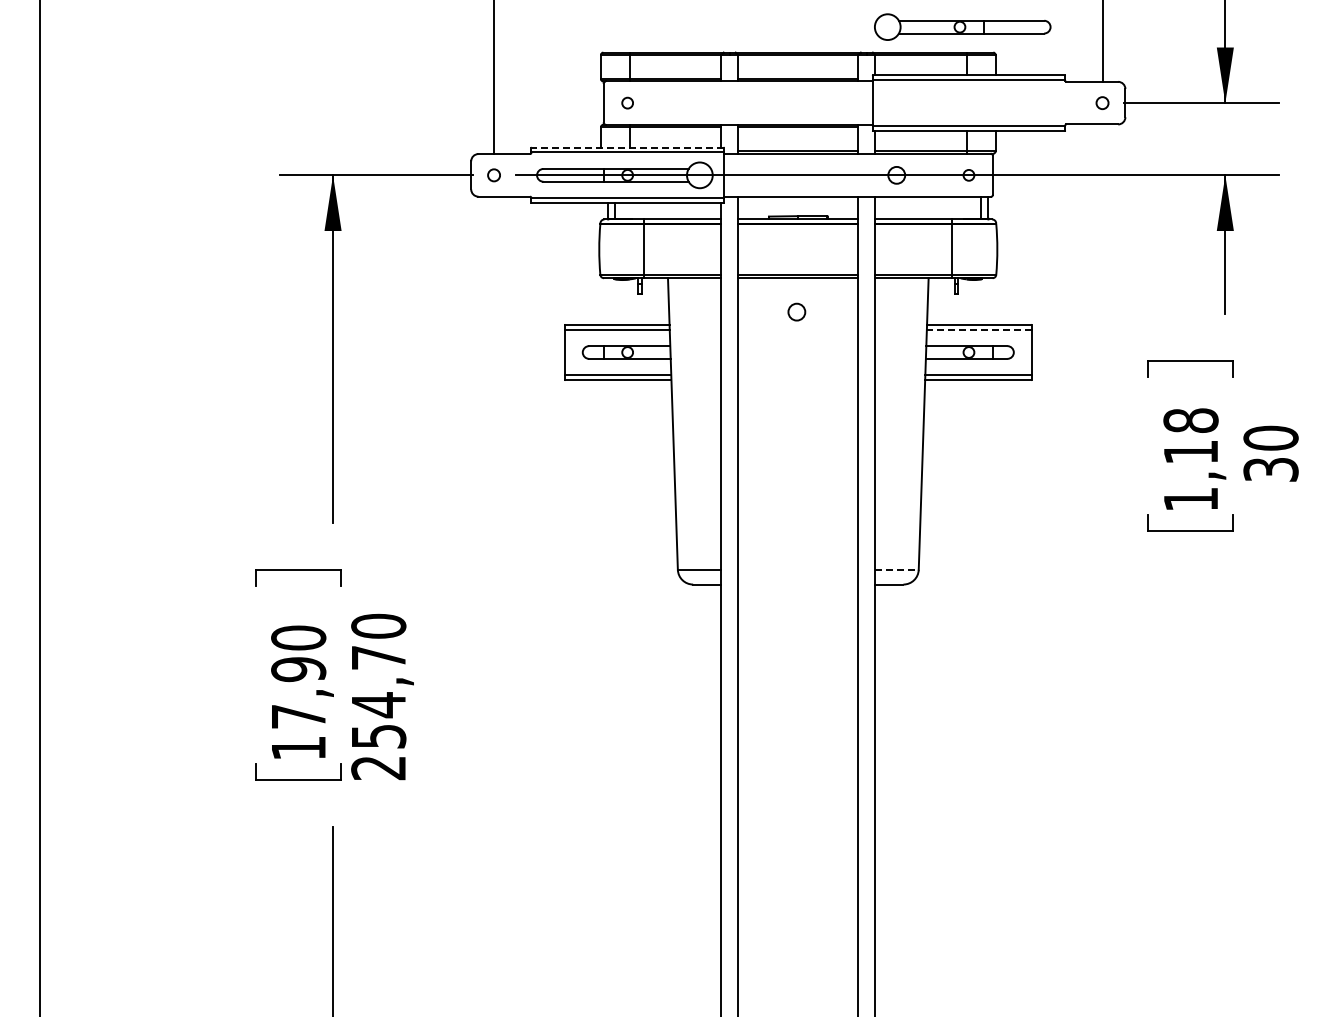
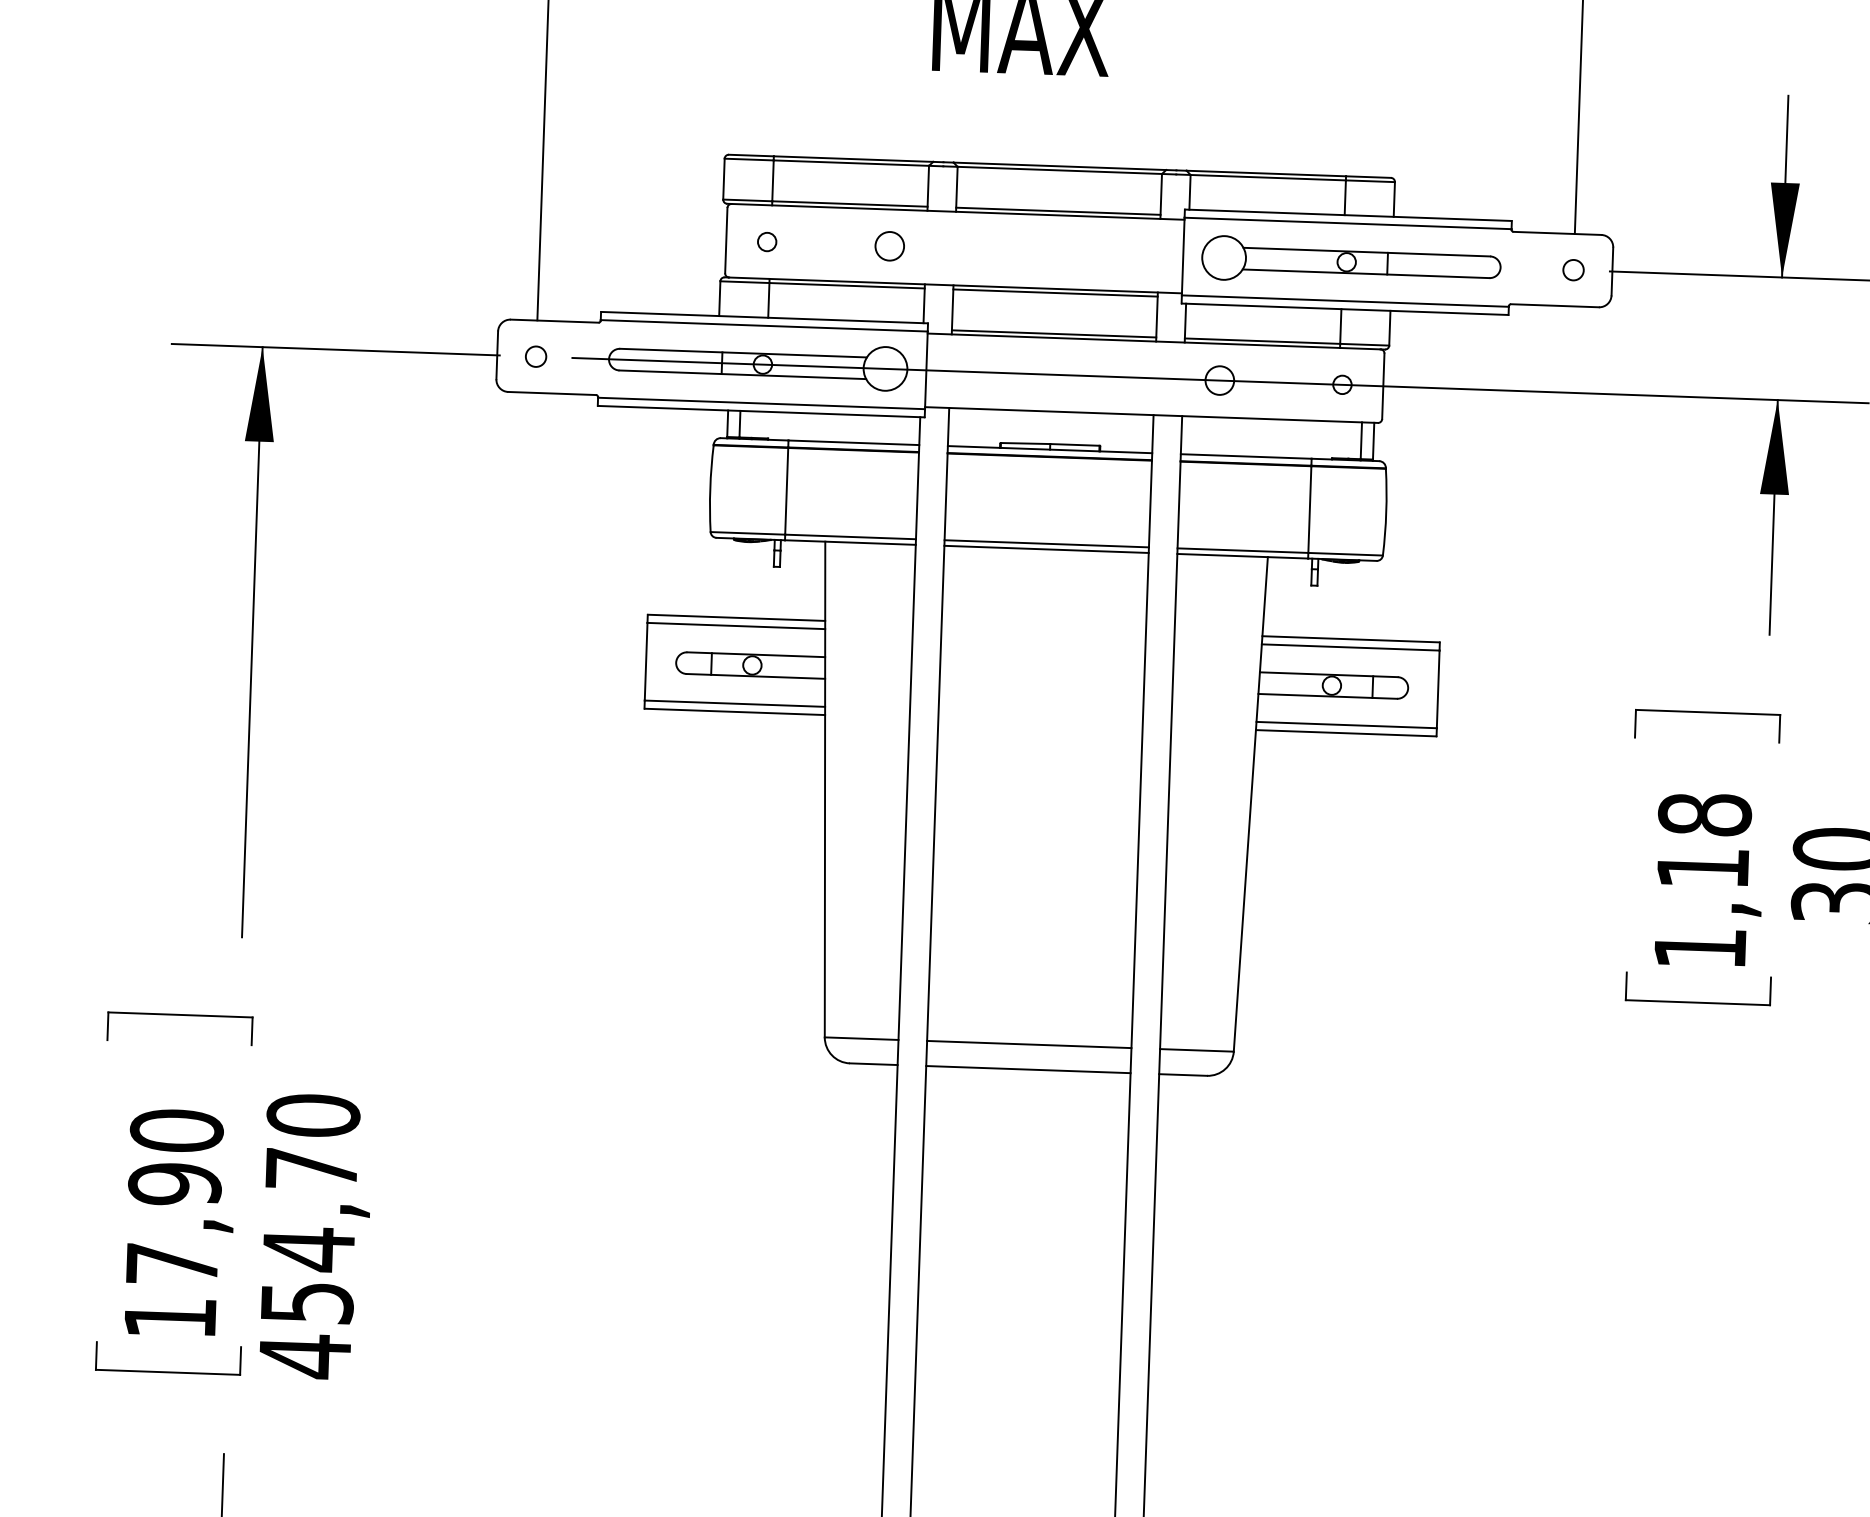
part: (962, 26) -> (1351, 261), moved
line: (627, 147) -> (764, 317), dashed -> solid
circle: (796, 311) -> (889, 245), moved
line: (978, 329) -> (1349, 647), dashed -> solid
line: (798, 569) -> (1029, 1044), added
line: (897, 569) -> (1197, 1049), dashed -> solid
line: (798, 584) -> (1028, 1069), added
text: (378, 768) -> (304, 1357), 254,70 -> 454,70

